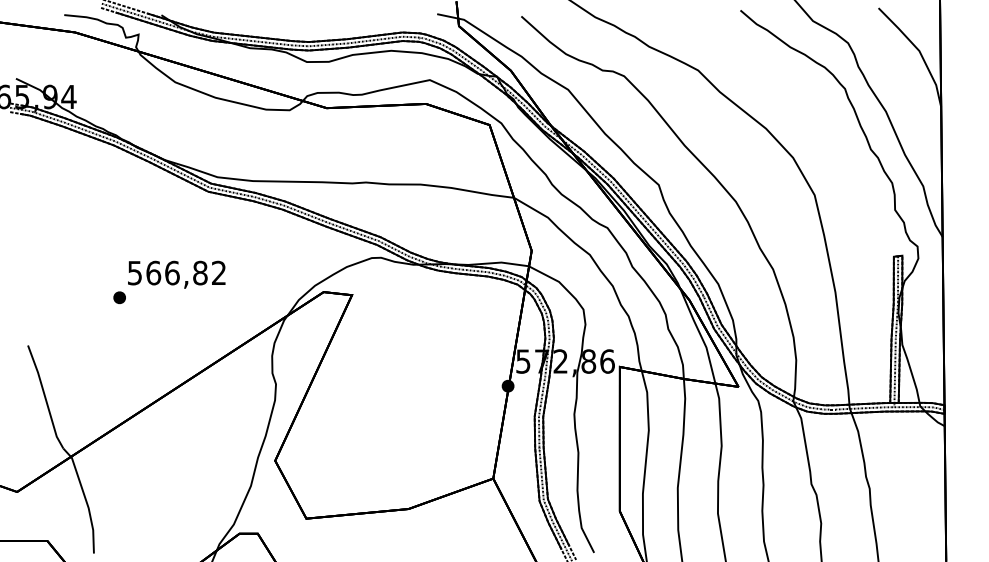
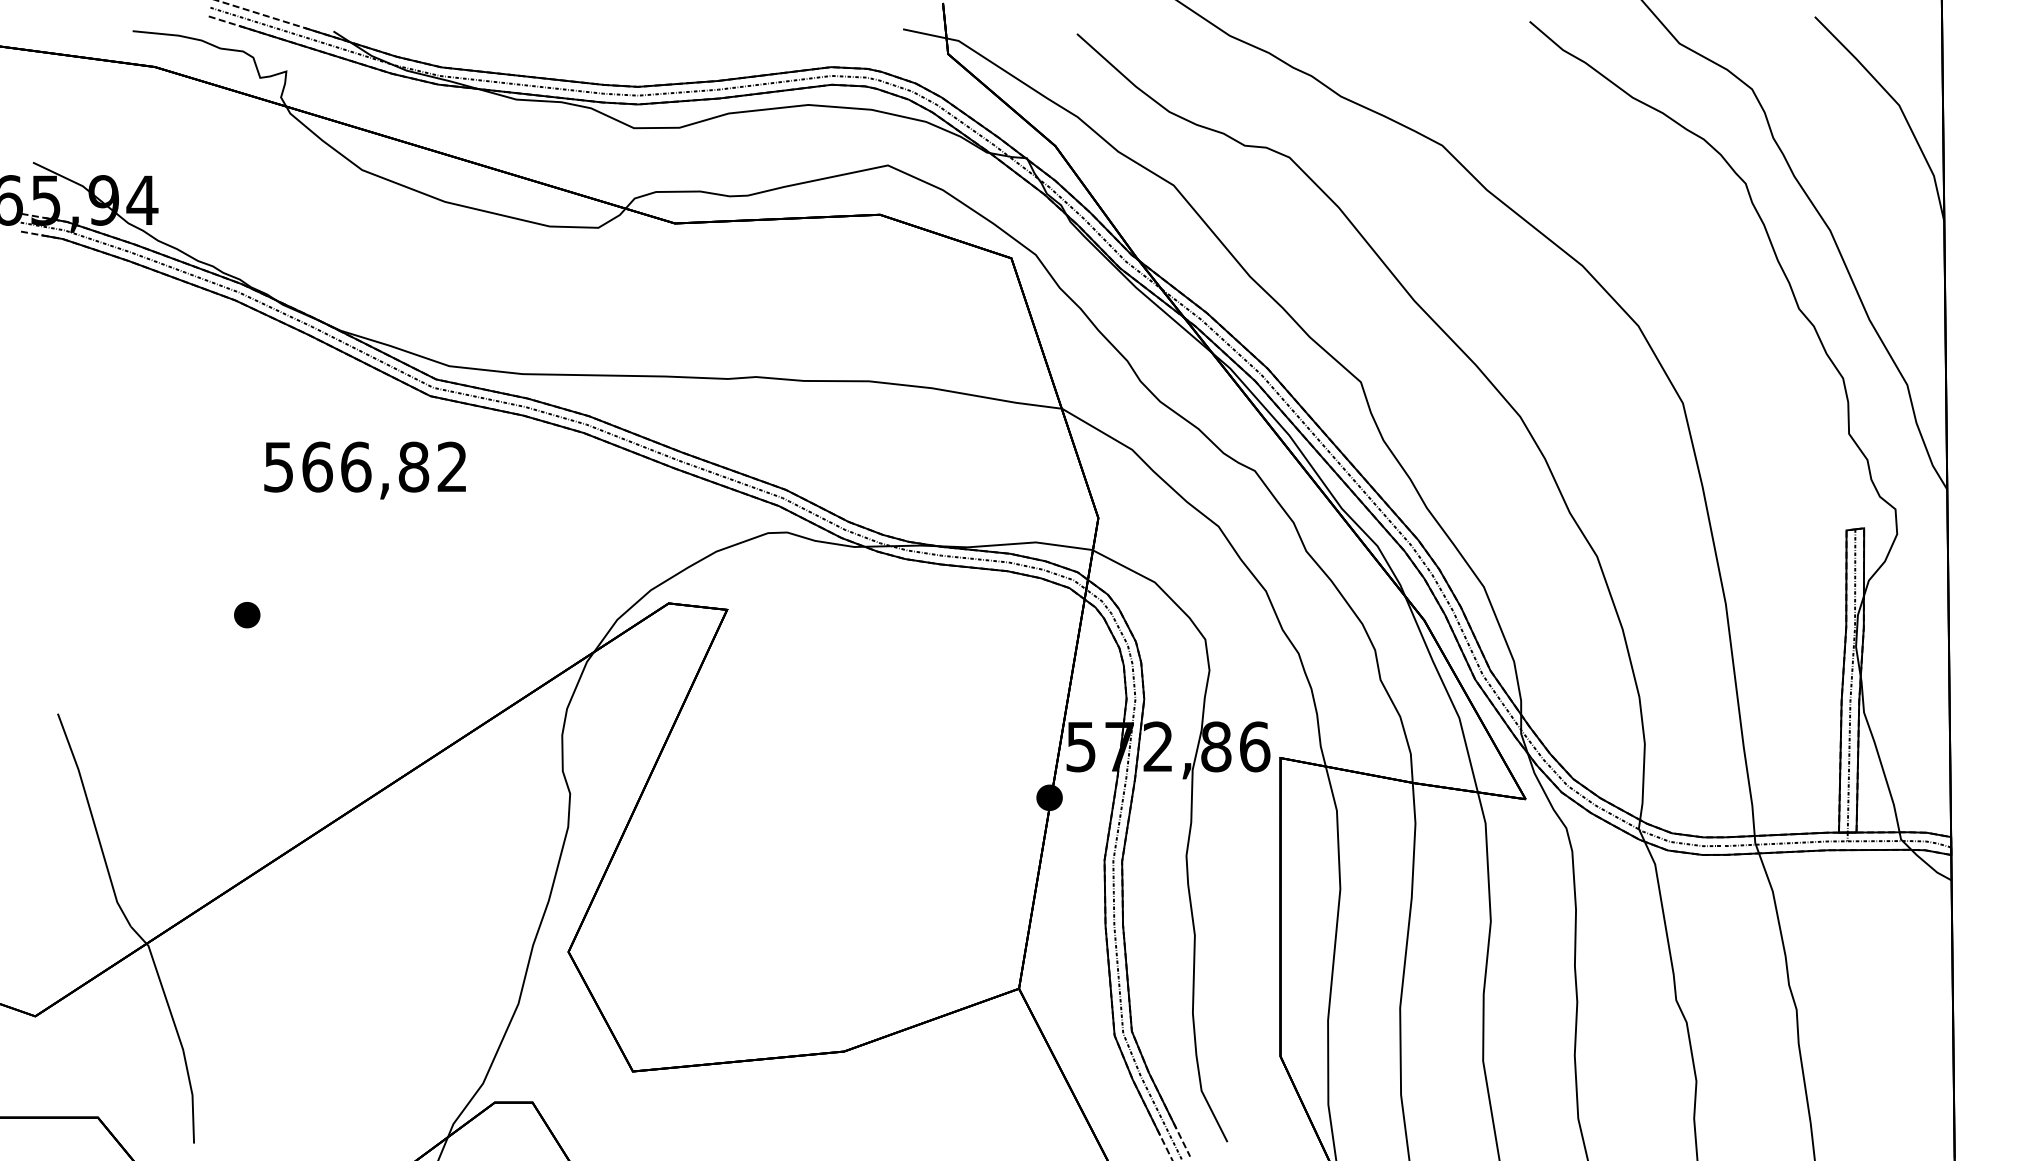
text: (176, 274) -> (364, 469), moved

